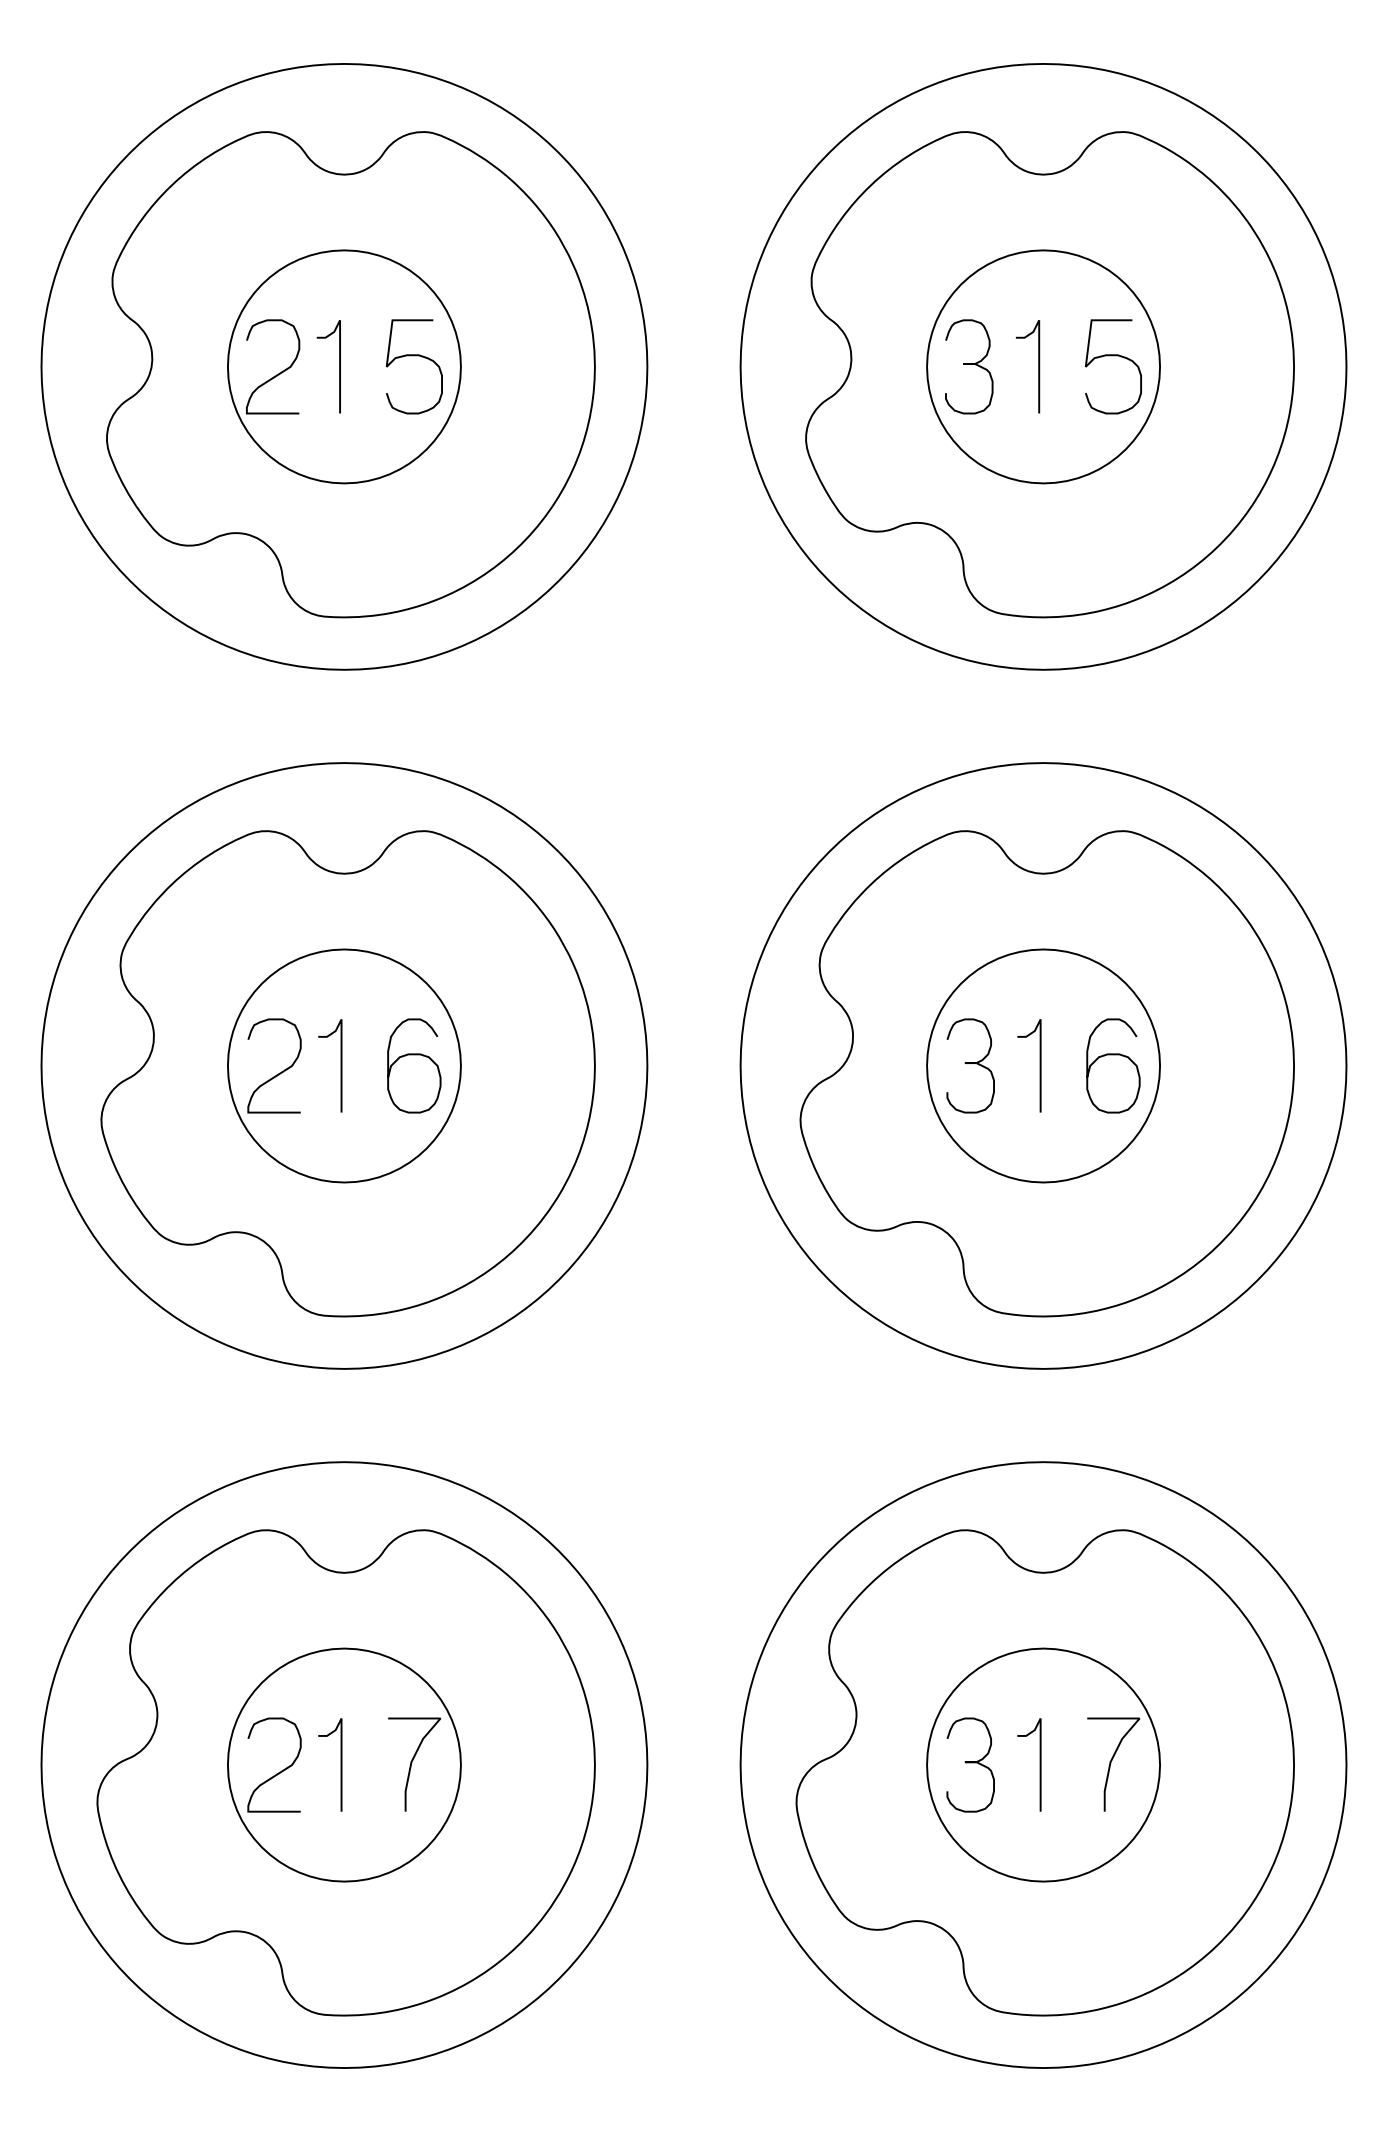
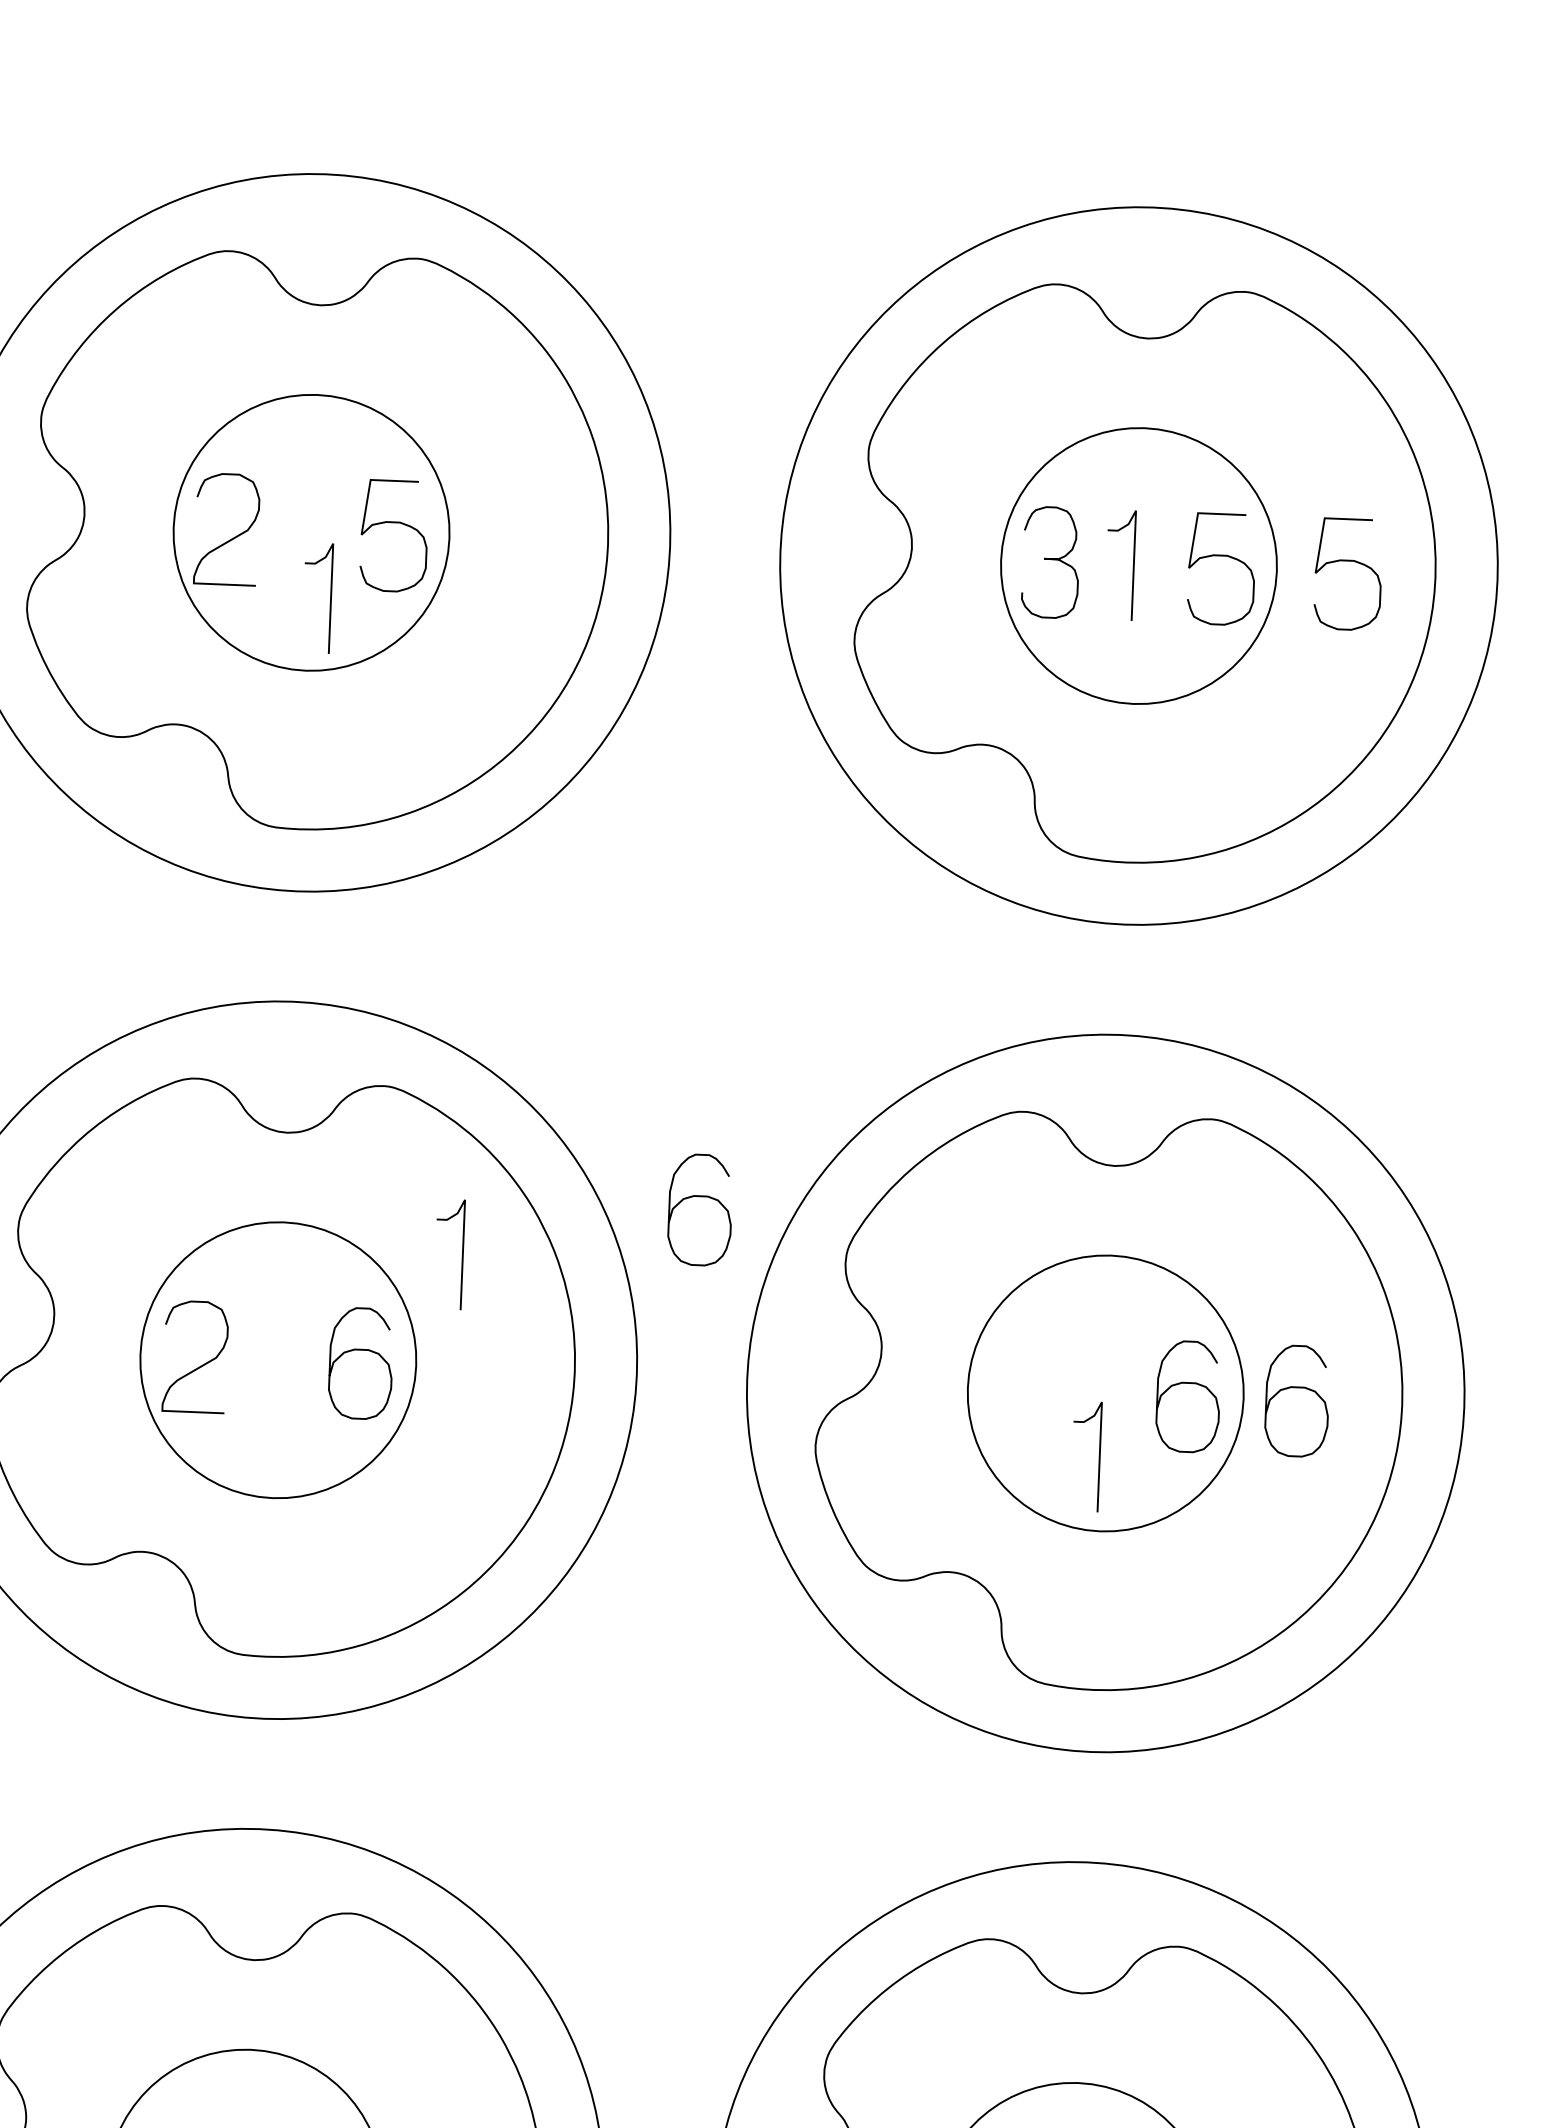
curve: (1220, 356) -> (1348, 562), added
curve: (339, 366) -> (330, 598), moved
curve: (695, 914) -> (701, 1197), added
curve: (1205, 1055) -> (1297, 1388), added
curve: (970, 1063) -> (1019, 1387), removed
curve: (340, 1065) -> (461, 1254), moved
curve: (1039, 1065) -> (1098, 1456), moved

